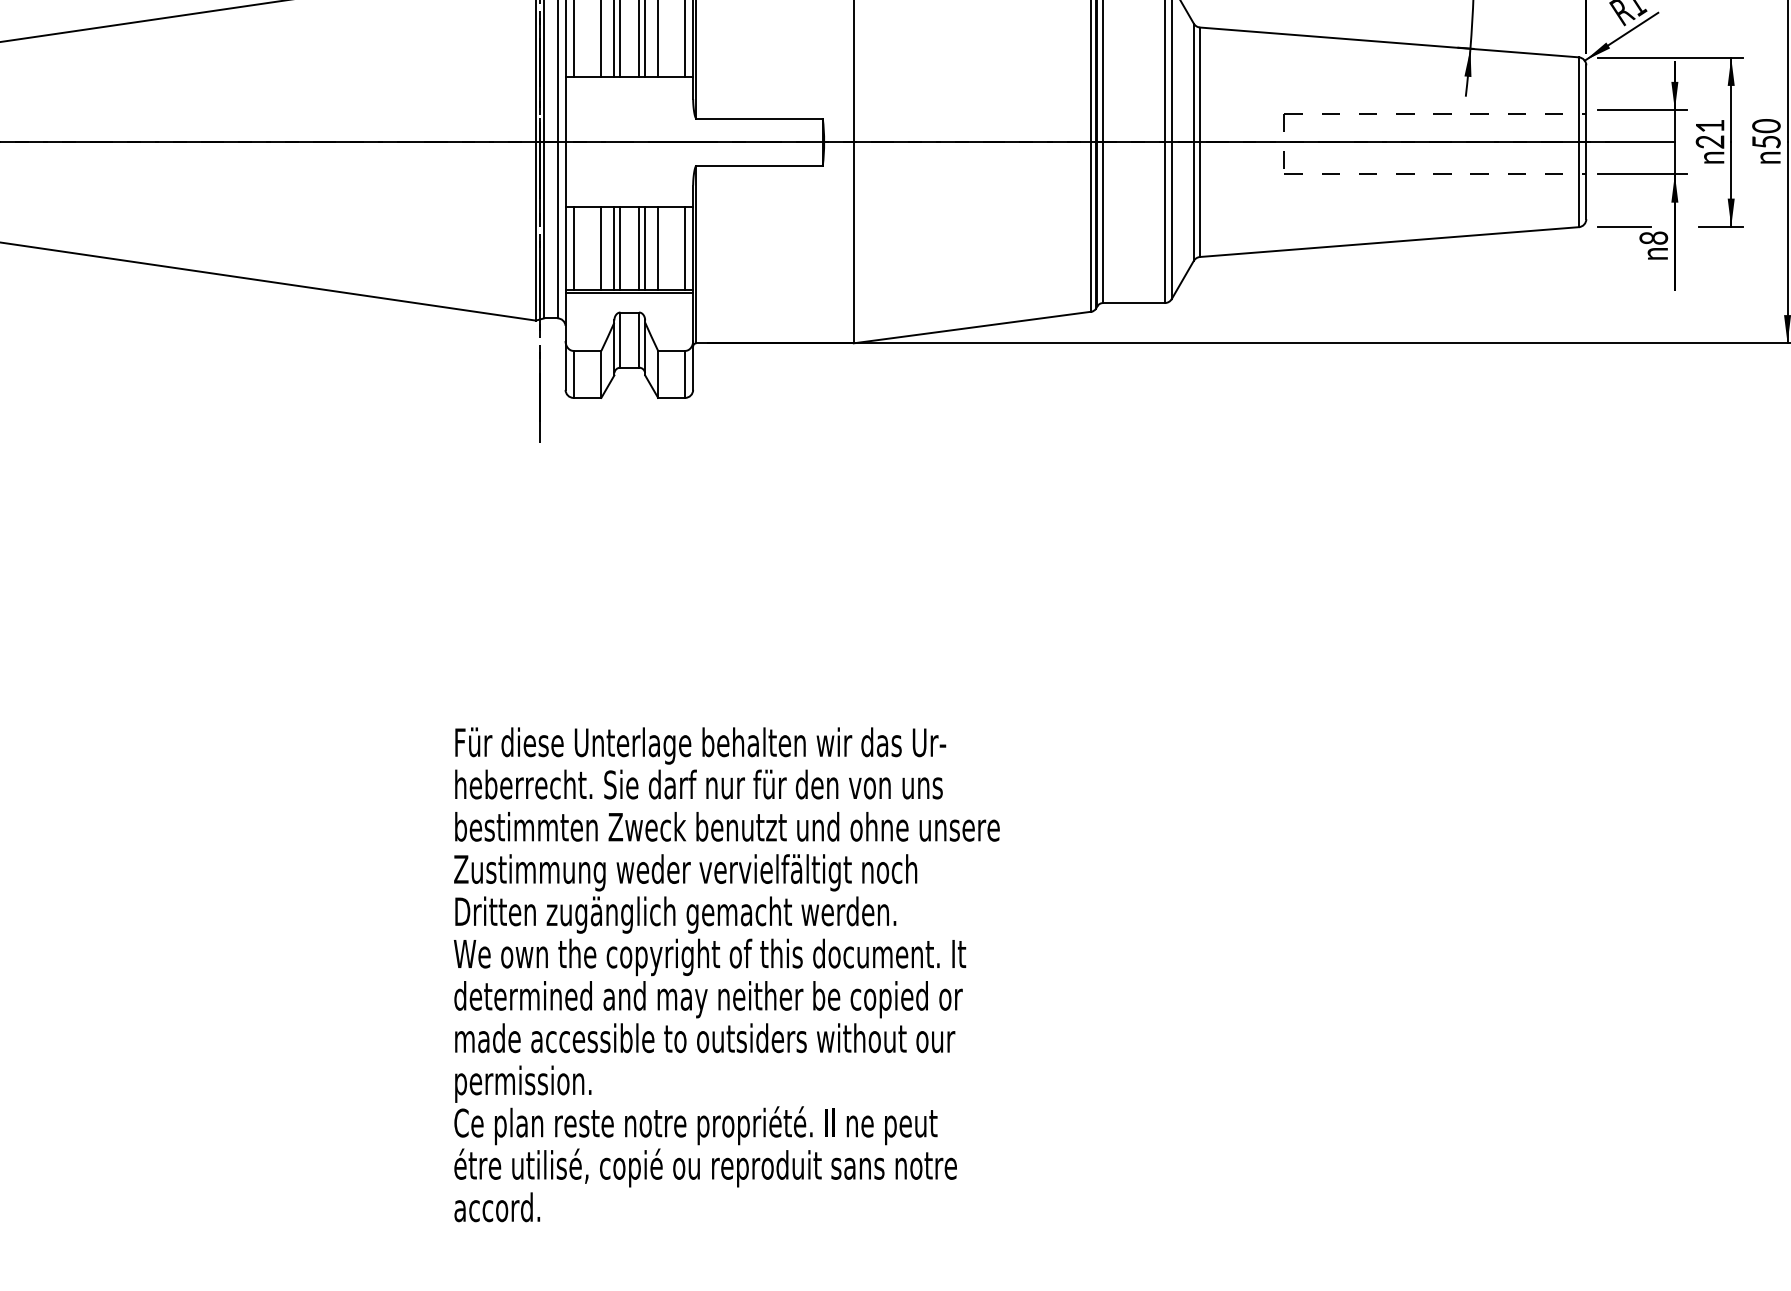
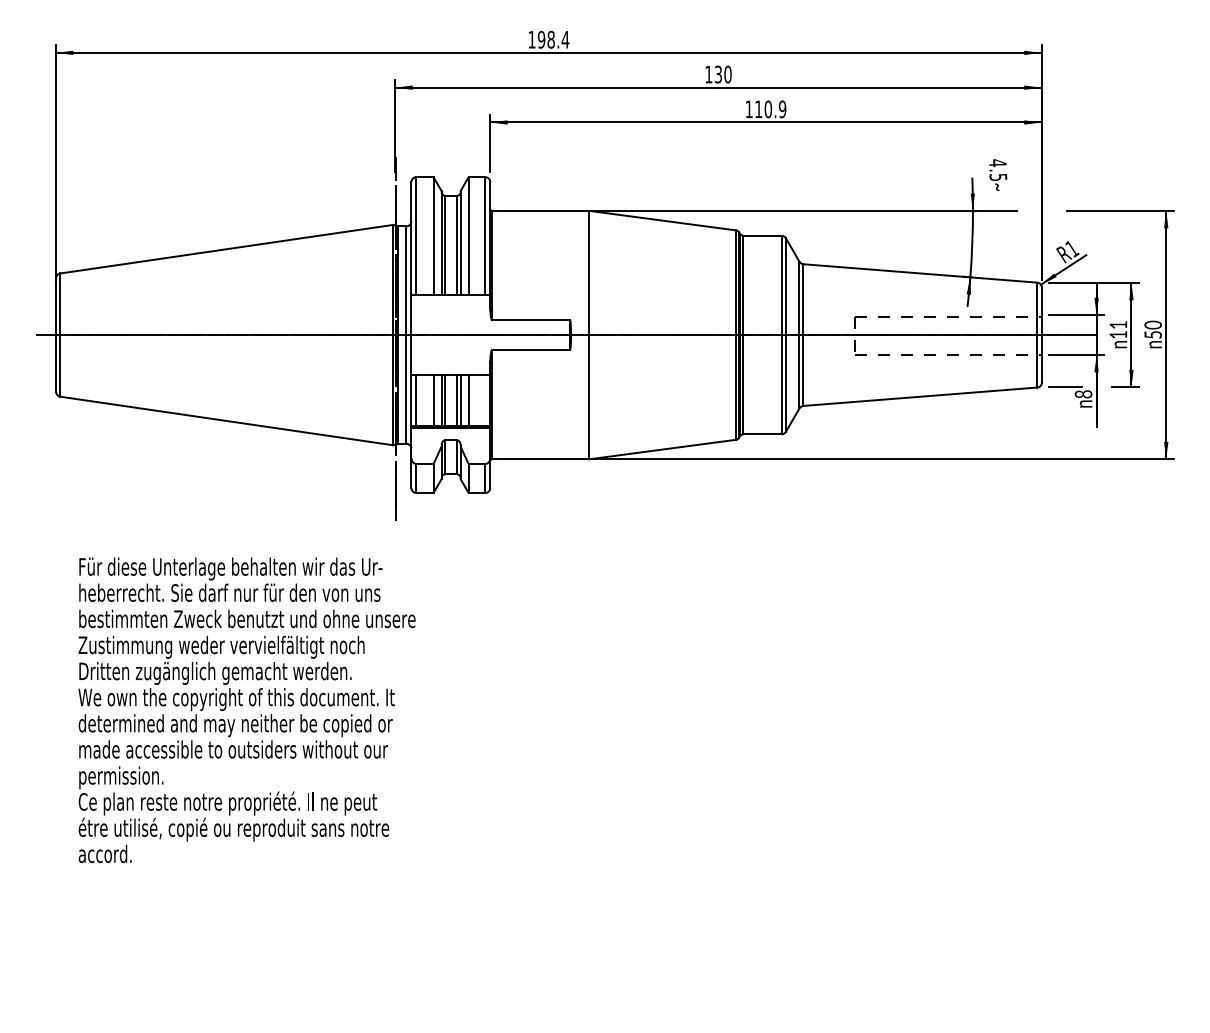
text: (1710, 141) -> (1118, 334), 21 -> 11
line: (685, 248) -> (485, 400), removed
text: (725, 975) -> (246, 710), moved

